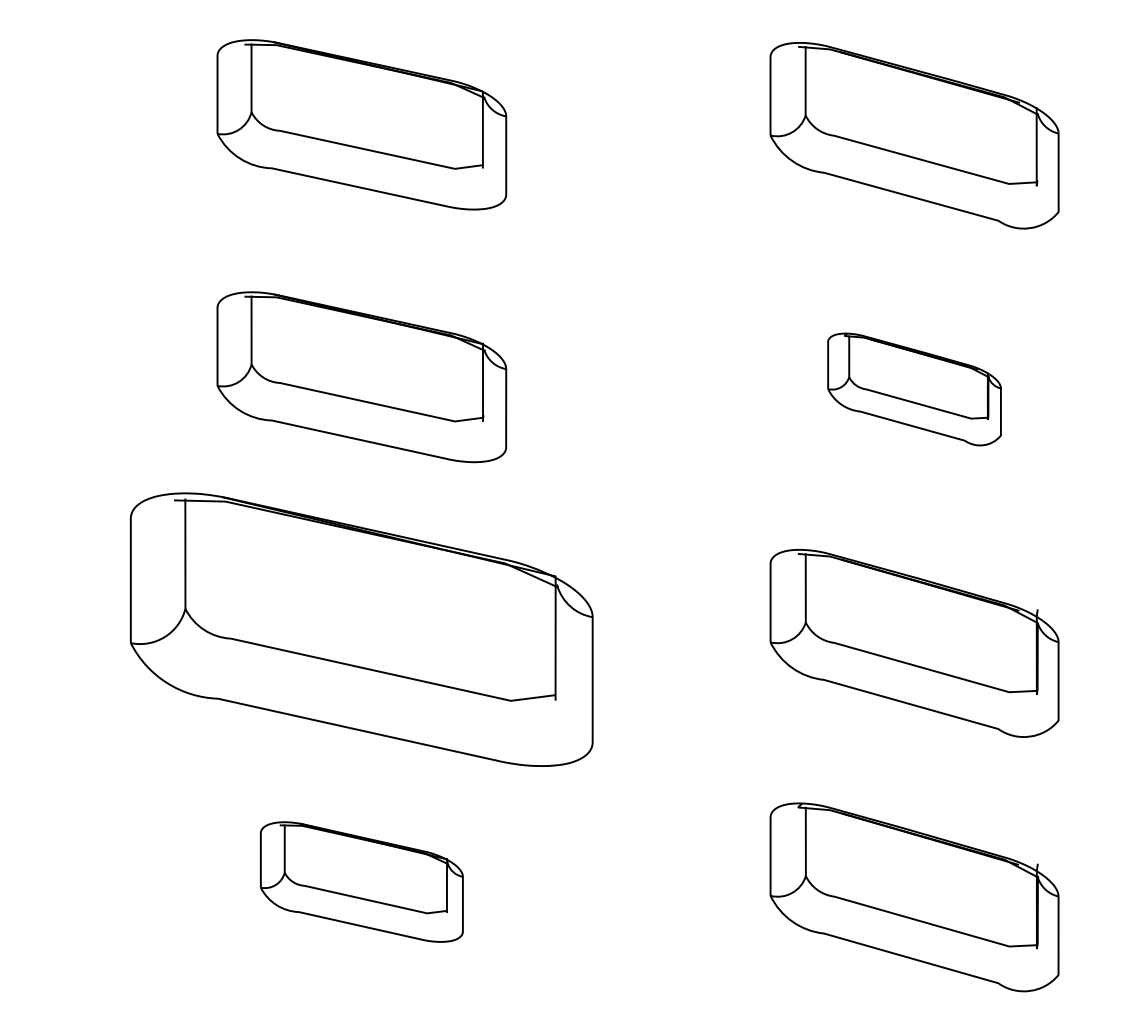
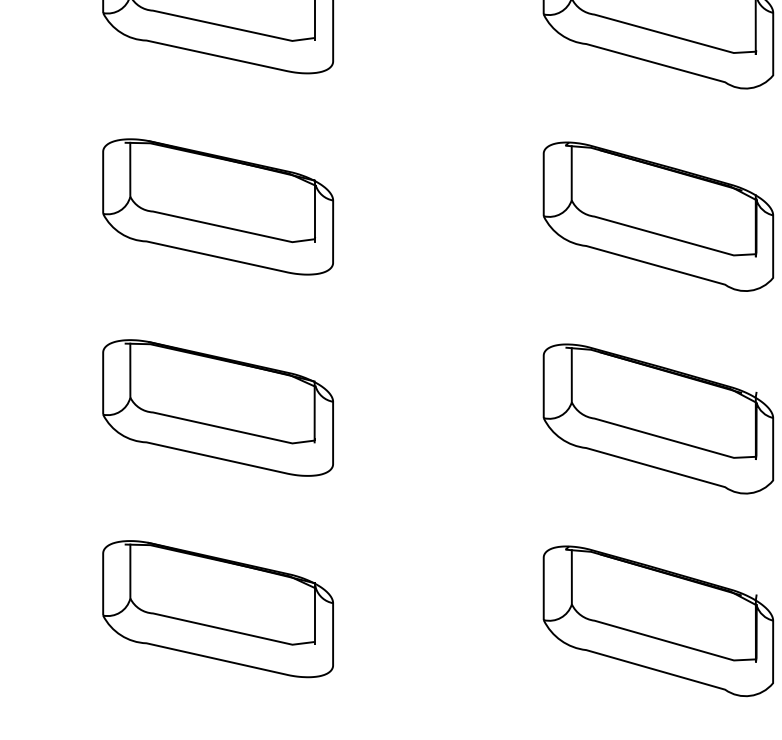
part: (914, 389) -> (658, 216), size x1.67
part: (361, 629) -> (217, 407), size x0.62
part: (361, 881) -> (217, 608), size x1.43

